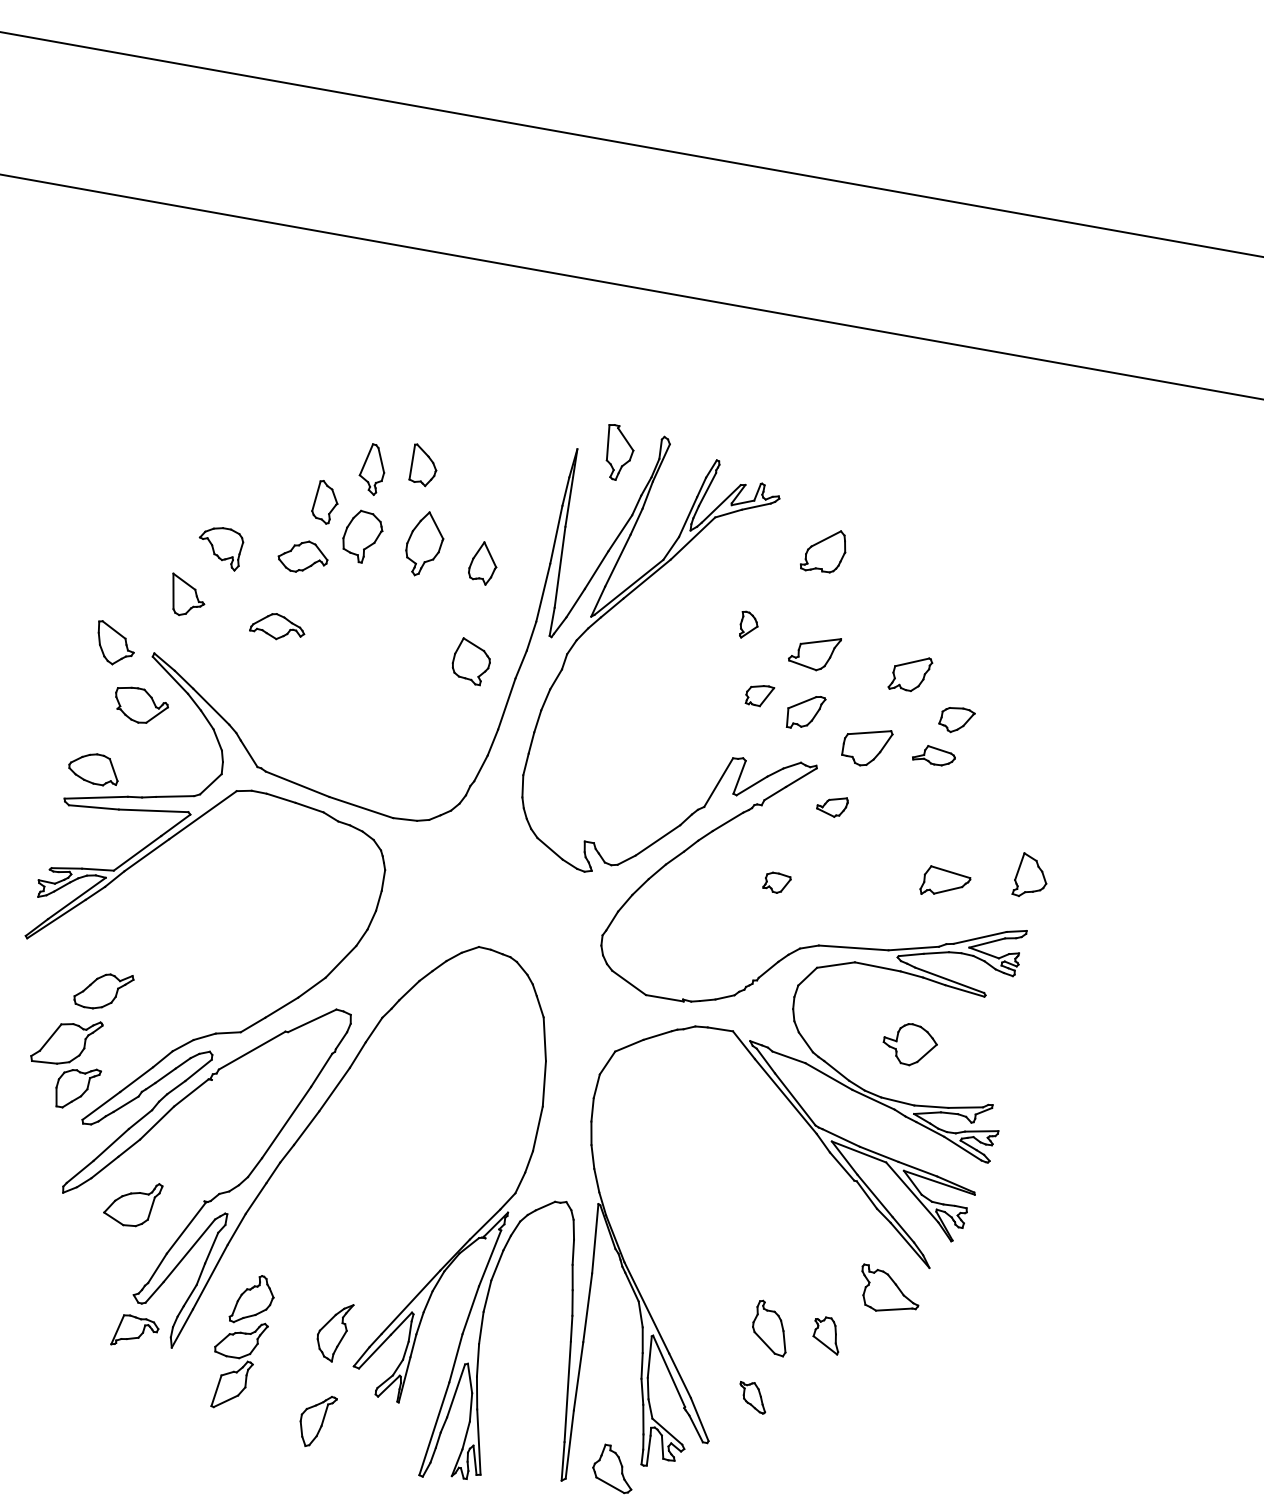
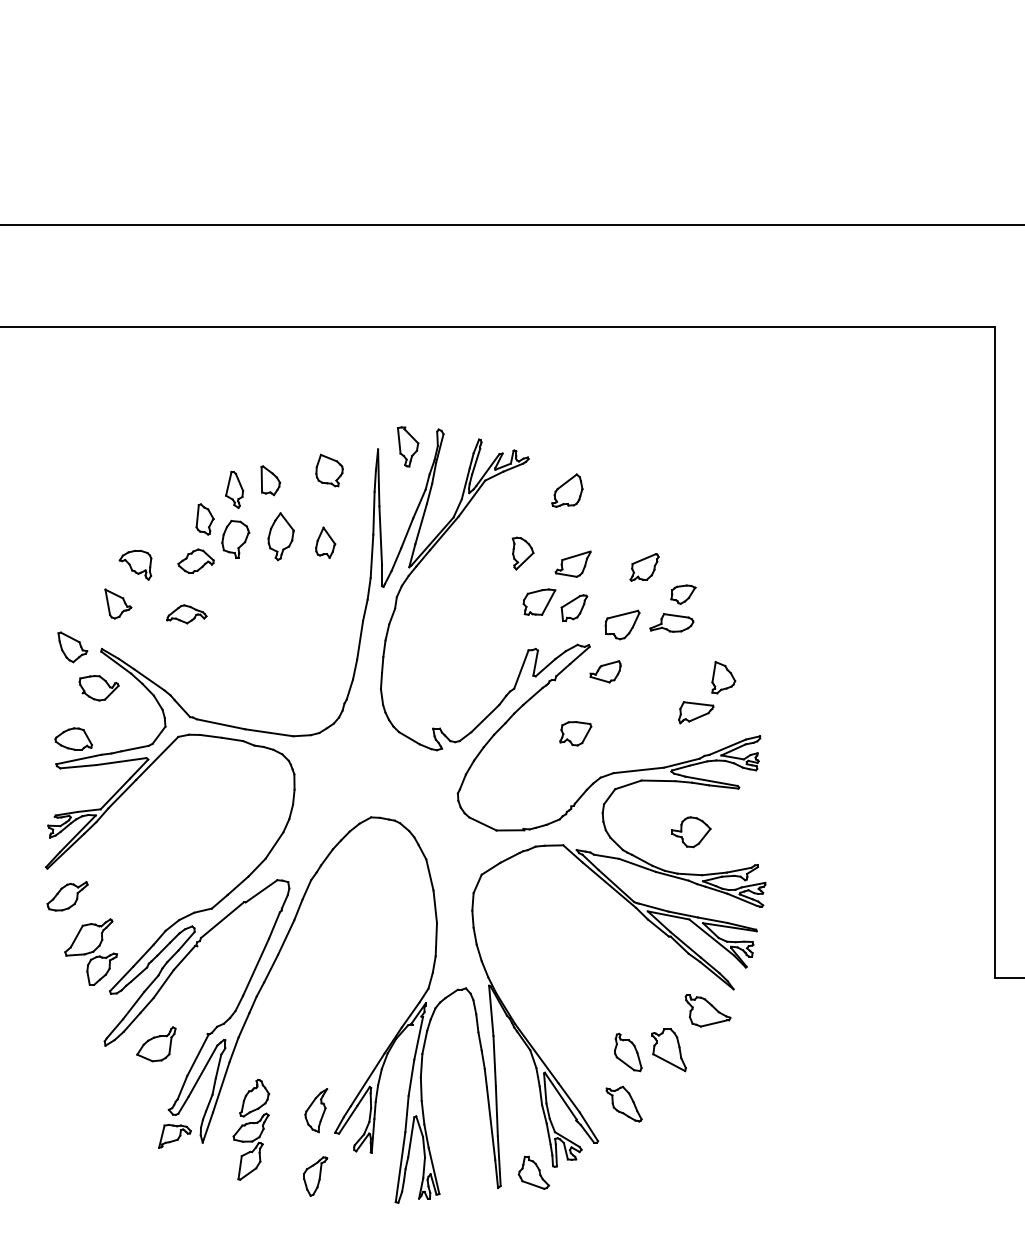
part: (748, 625) -> (522, 553), size x1.67
part: (471, 661) -> (329, 470), moved
part: (759, 694) -> (539, 601), size x1.67
part: (933, 755) -> (671, 622), size x1.43
part: (832, 805) -> (605, 671), size x1.43
part: (1031, 876) -> (723, 677), moved
part: (776, 882) -> (575, 733), size x1.67
part: (103, 990) -> (67, 896), moved
part: (826, 1335) -> (668, 1050), size x1.67
part: (752, 1396) -> (623, 1103), size x1.67

